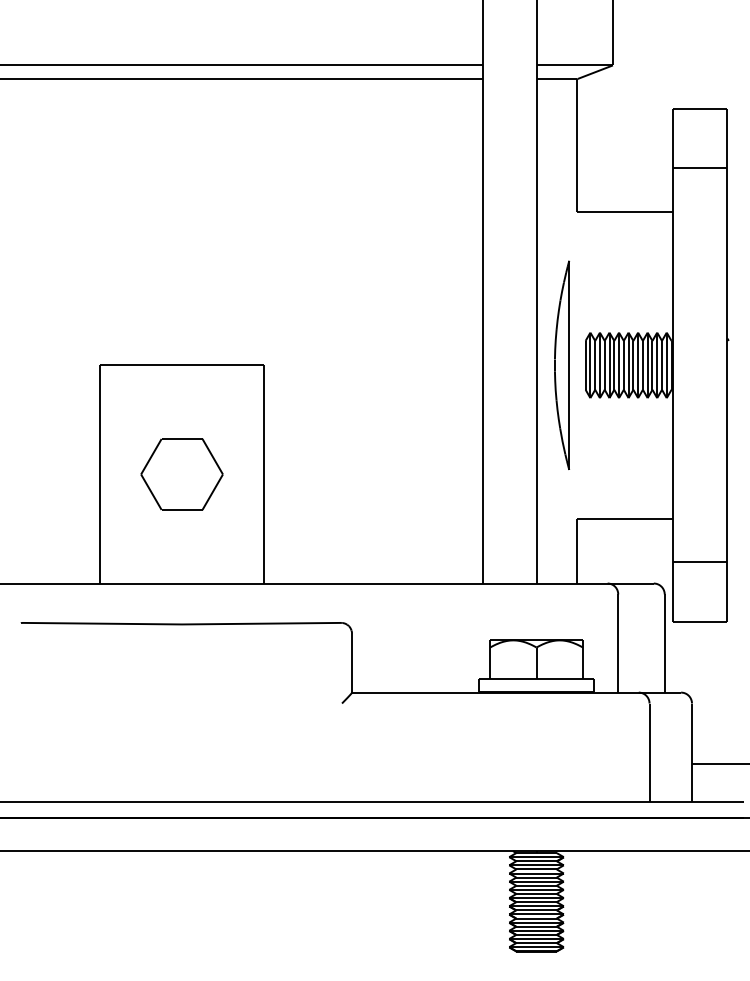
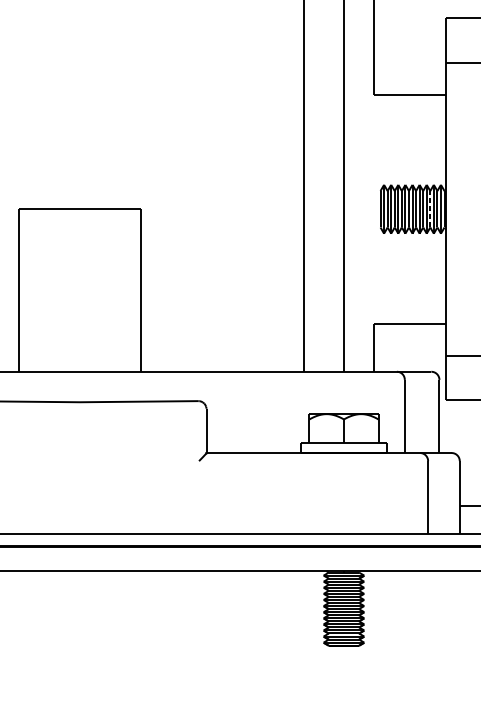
part: (561, 364) -> (362, 208), removed
line: (652, 364) -> (430, 208), solid -> dashed
part: (181, 474) -> (79, 290), removed

